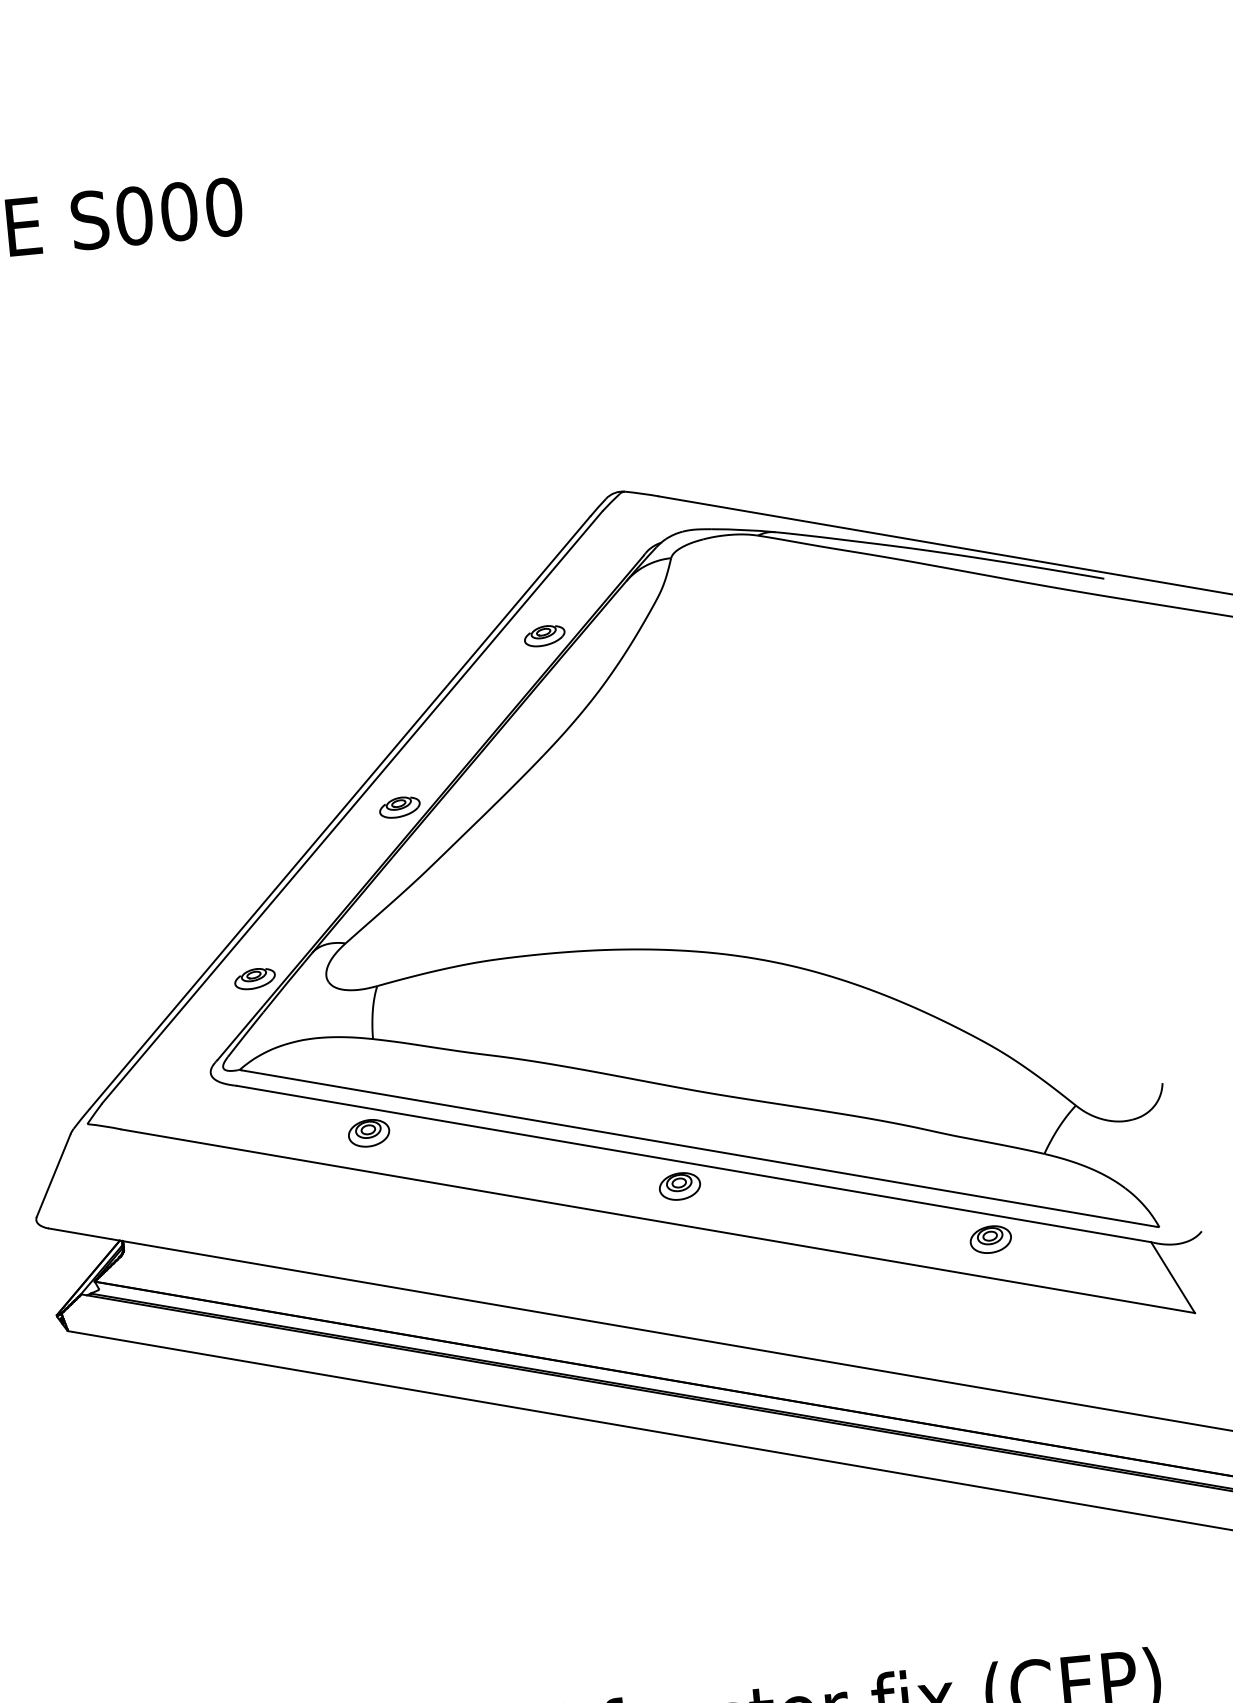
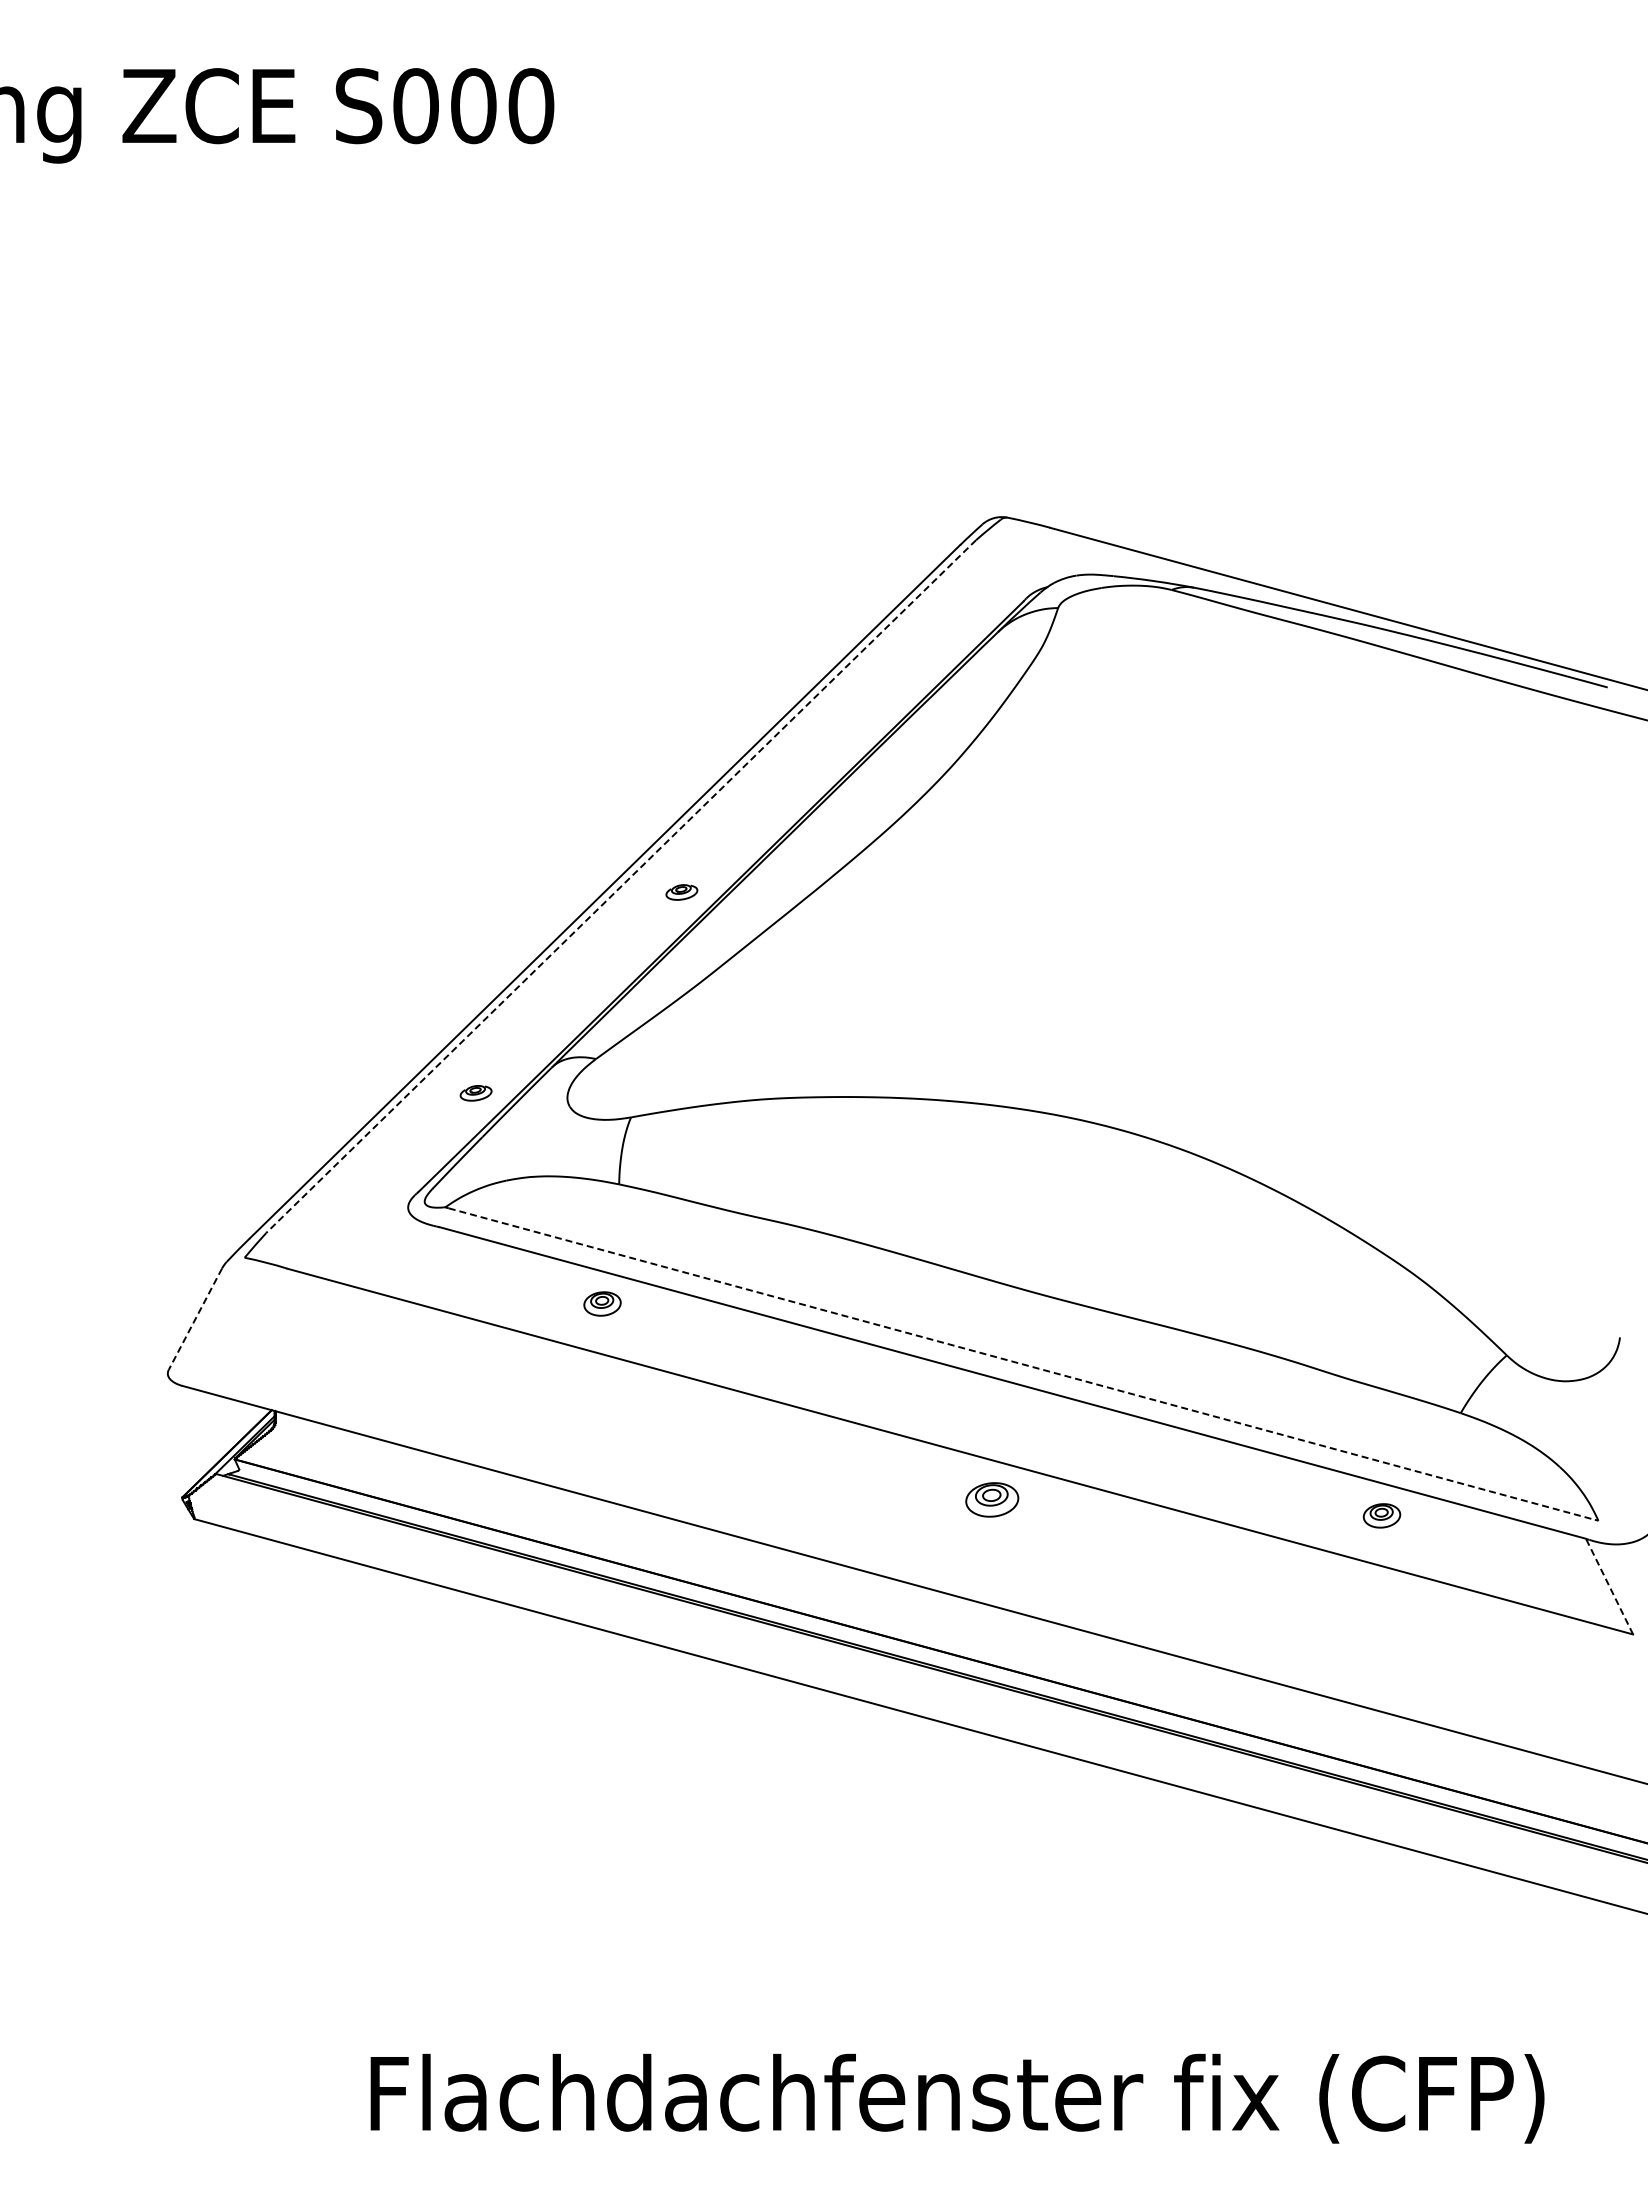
part: (544, 635) -> (887, 691), removed
line: (351, 807) -> (620, 886), solid -> dashed
part: (399, 807) -> (681, 892), size x0.6
part: (254, 979) -> (475, 1093), size x0.6
part: (368, 1132) -> (602, 1303), size x0.7
line: (699, 1148) -> (1021, 1364), solid -> dashed
line: (53, 1175) -> (195, 1319), solid -> dashed
part: (680, 1186) -> (992, 1499), moved
part: (990, 1239) -> (1381, 1515), size x0.7
line: (1173, 1277) -> (1609, 1586), solid -> dashed

